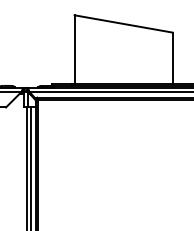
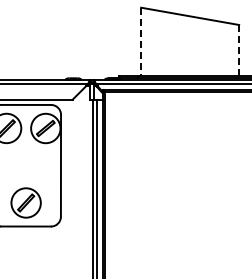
line: (75, 50) -> (141, 42), solid -> dashed
line: (173, 58) -> (239, 50), solid -> dashed

